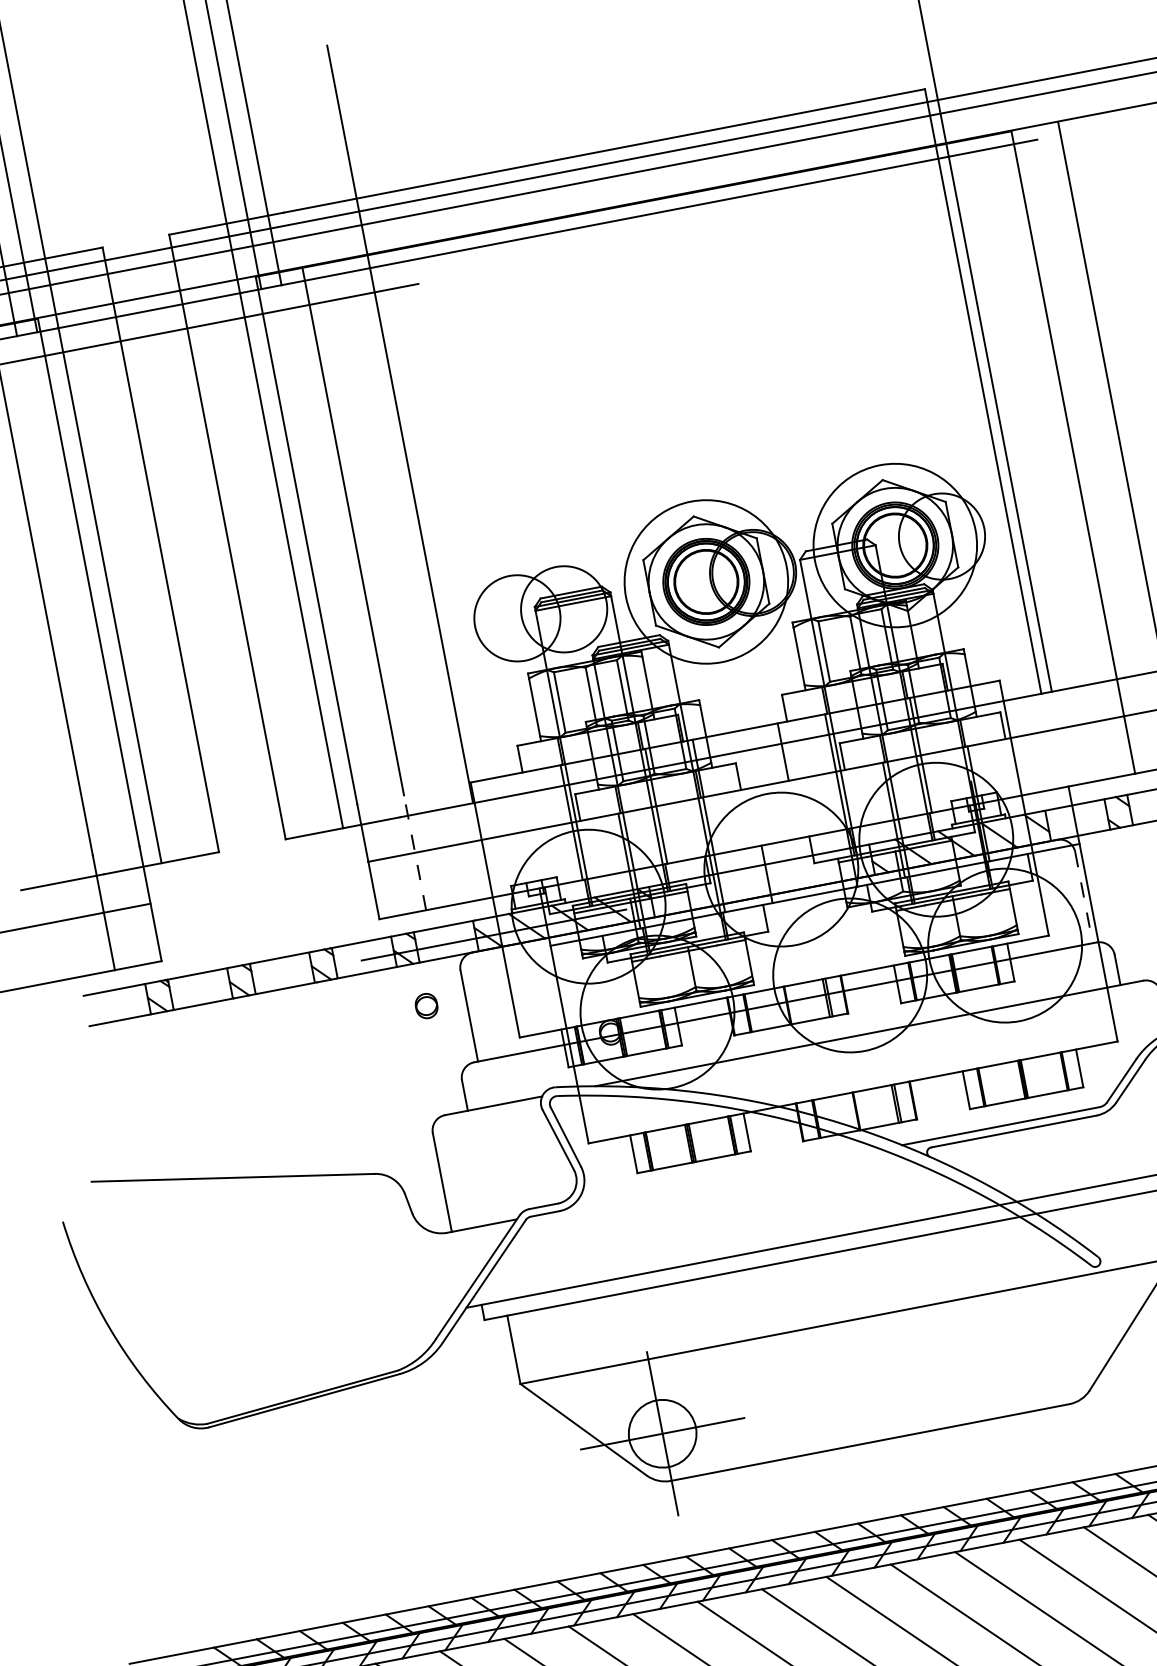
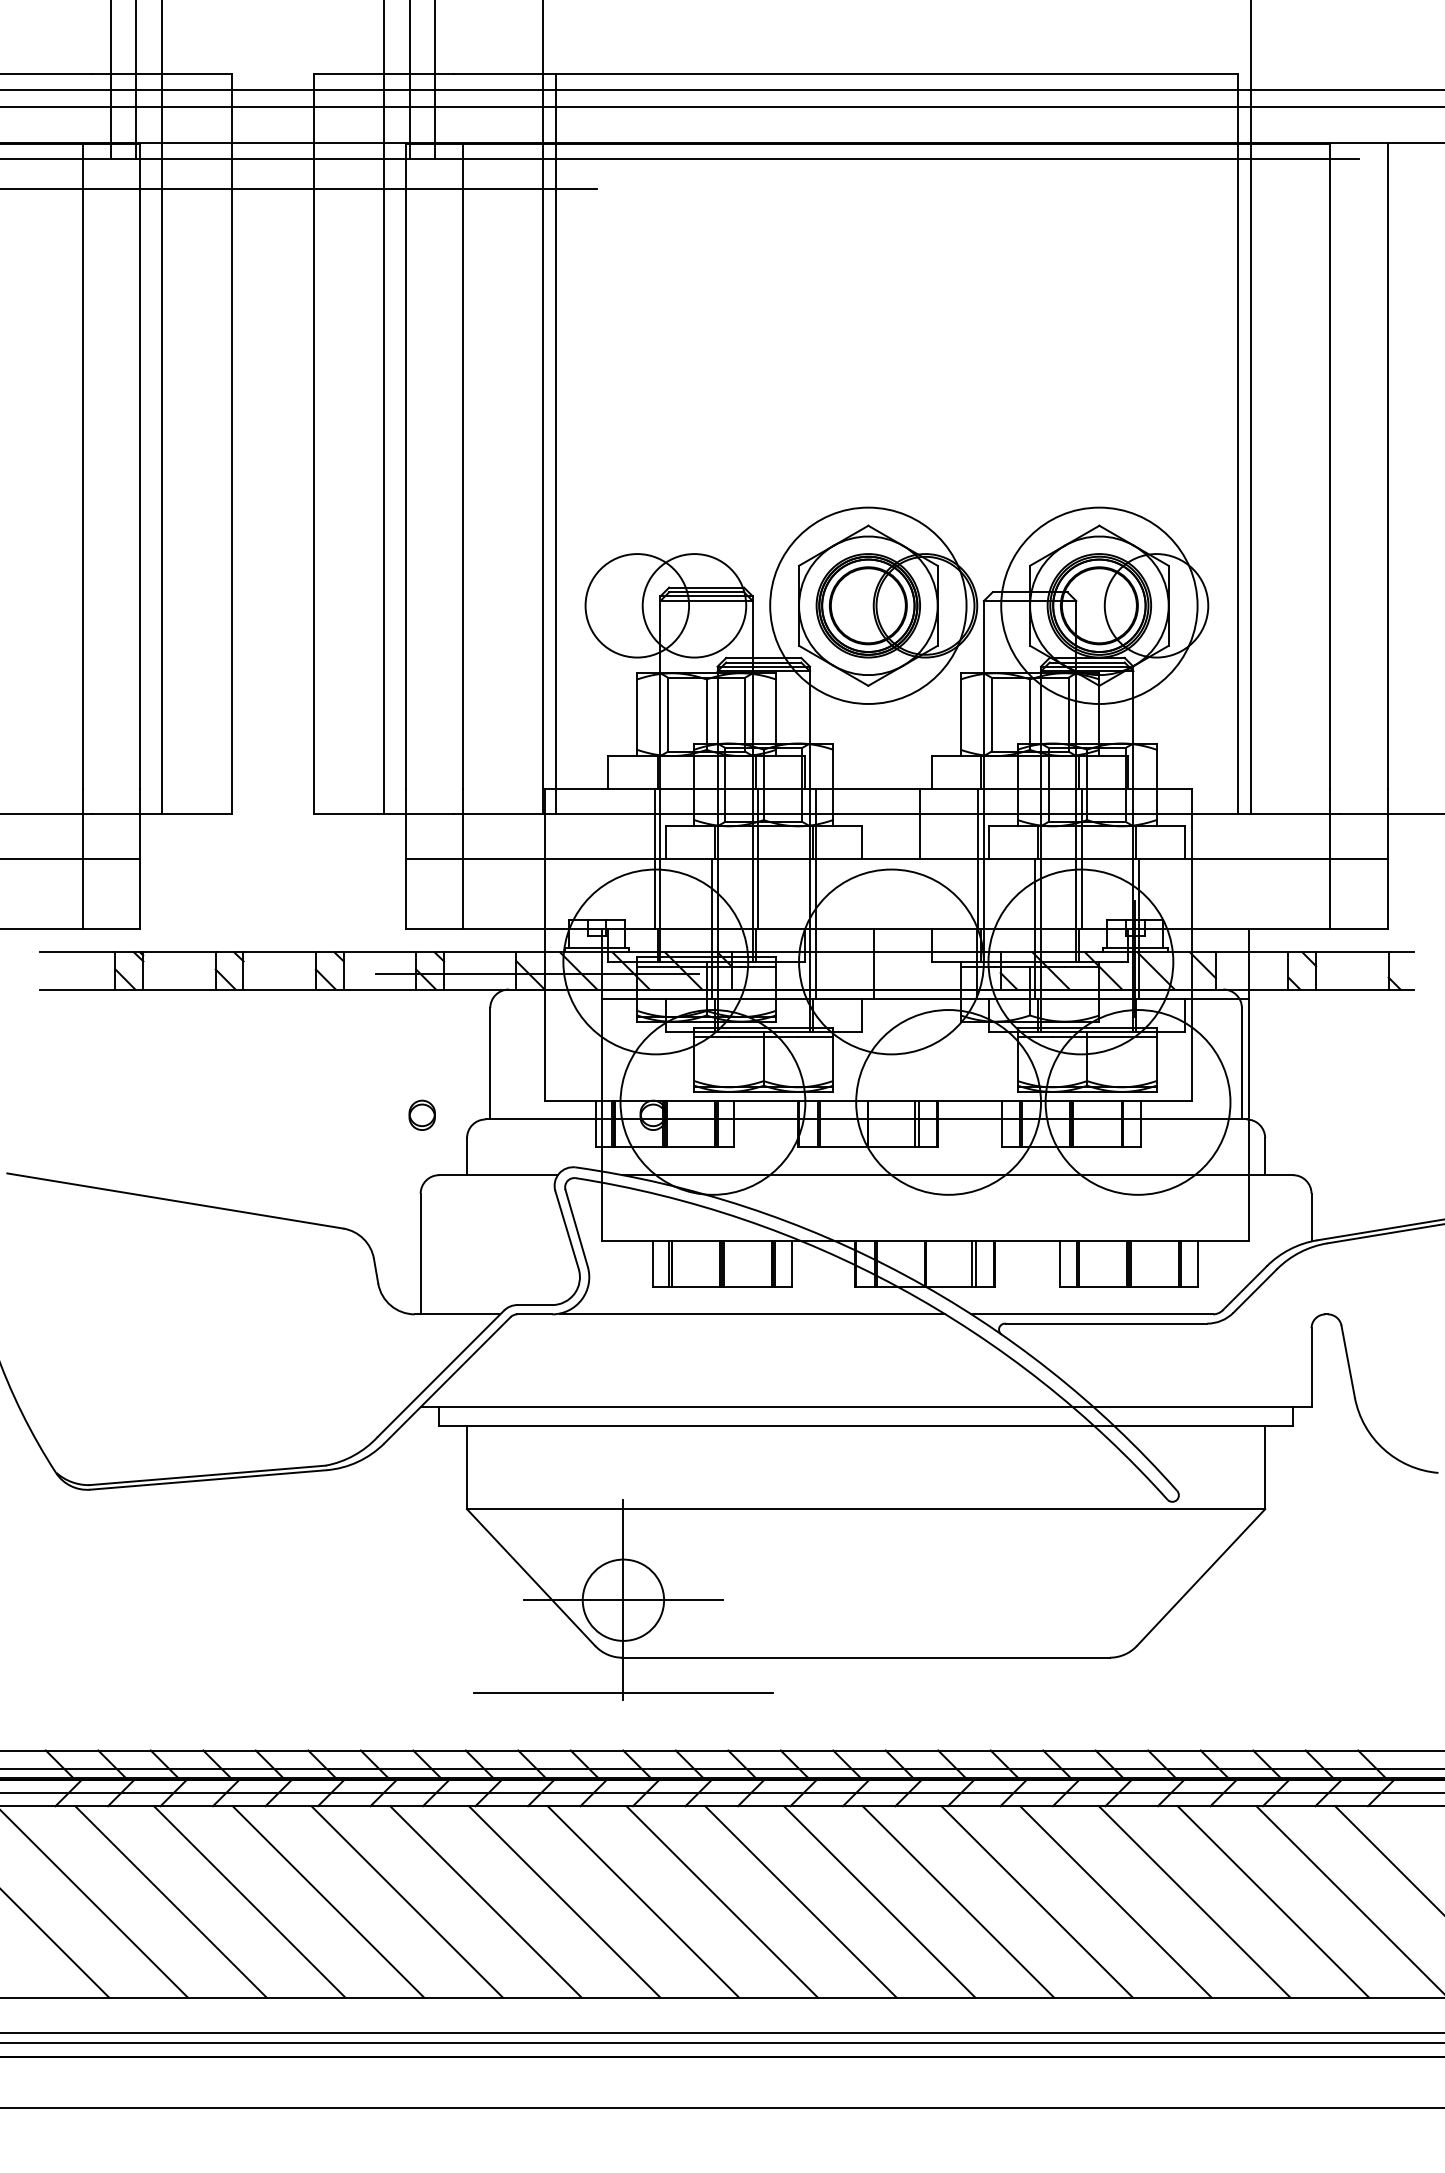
line: (424, 498) -> (555, 443), added
line: (415, 852) -> (463, 858), dashed -> solid
line: (1083, 897) -> (1241, 1063), dashed -> solid
part: (425, 1005) -> (421, 1114), moved
line: (722, 1179) -> (751, 1314), added
line: (677, 1509) -> (623, 1692), added

